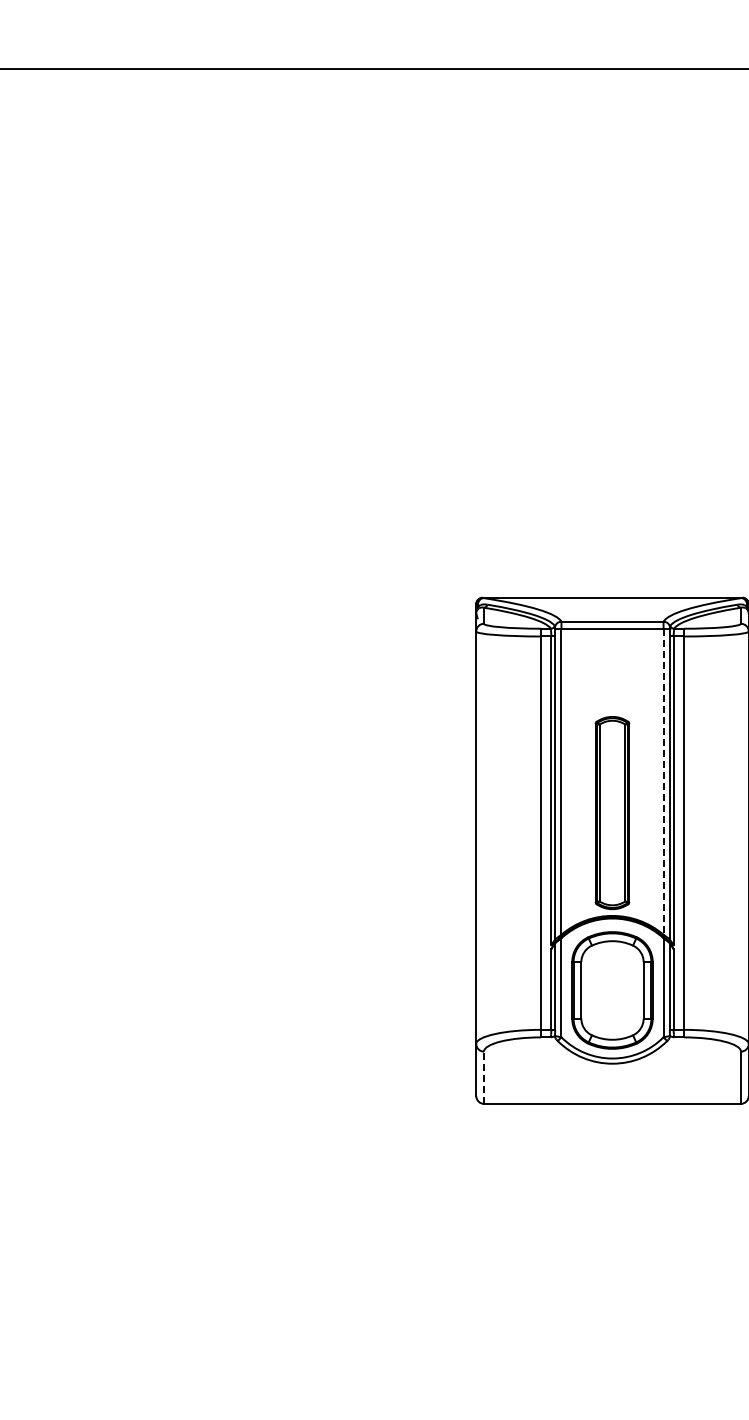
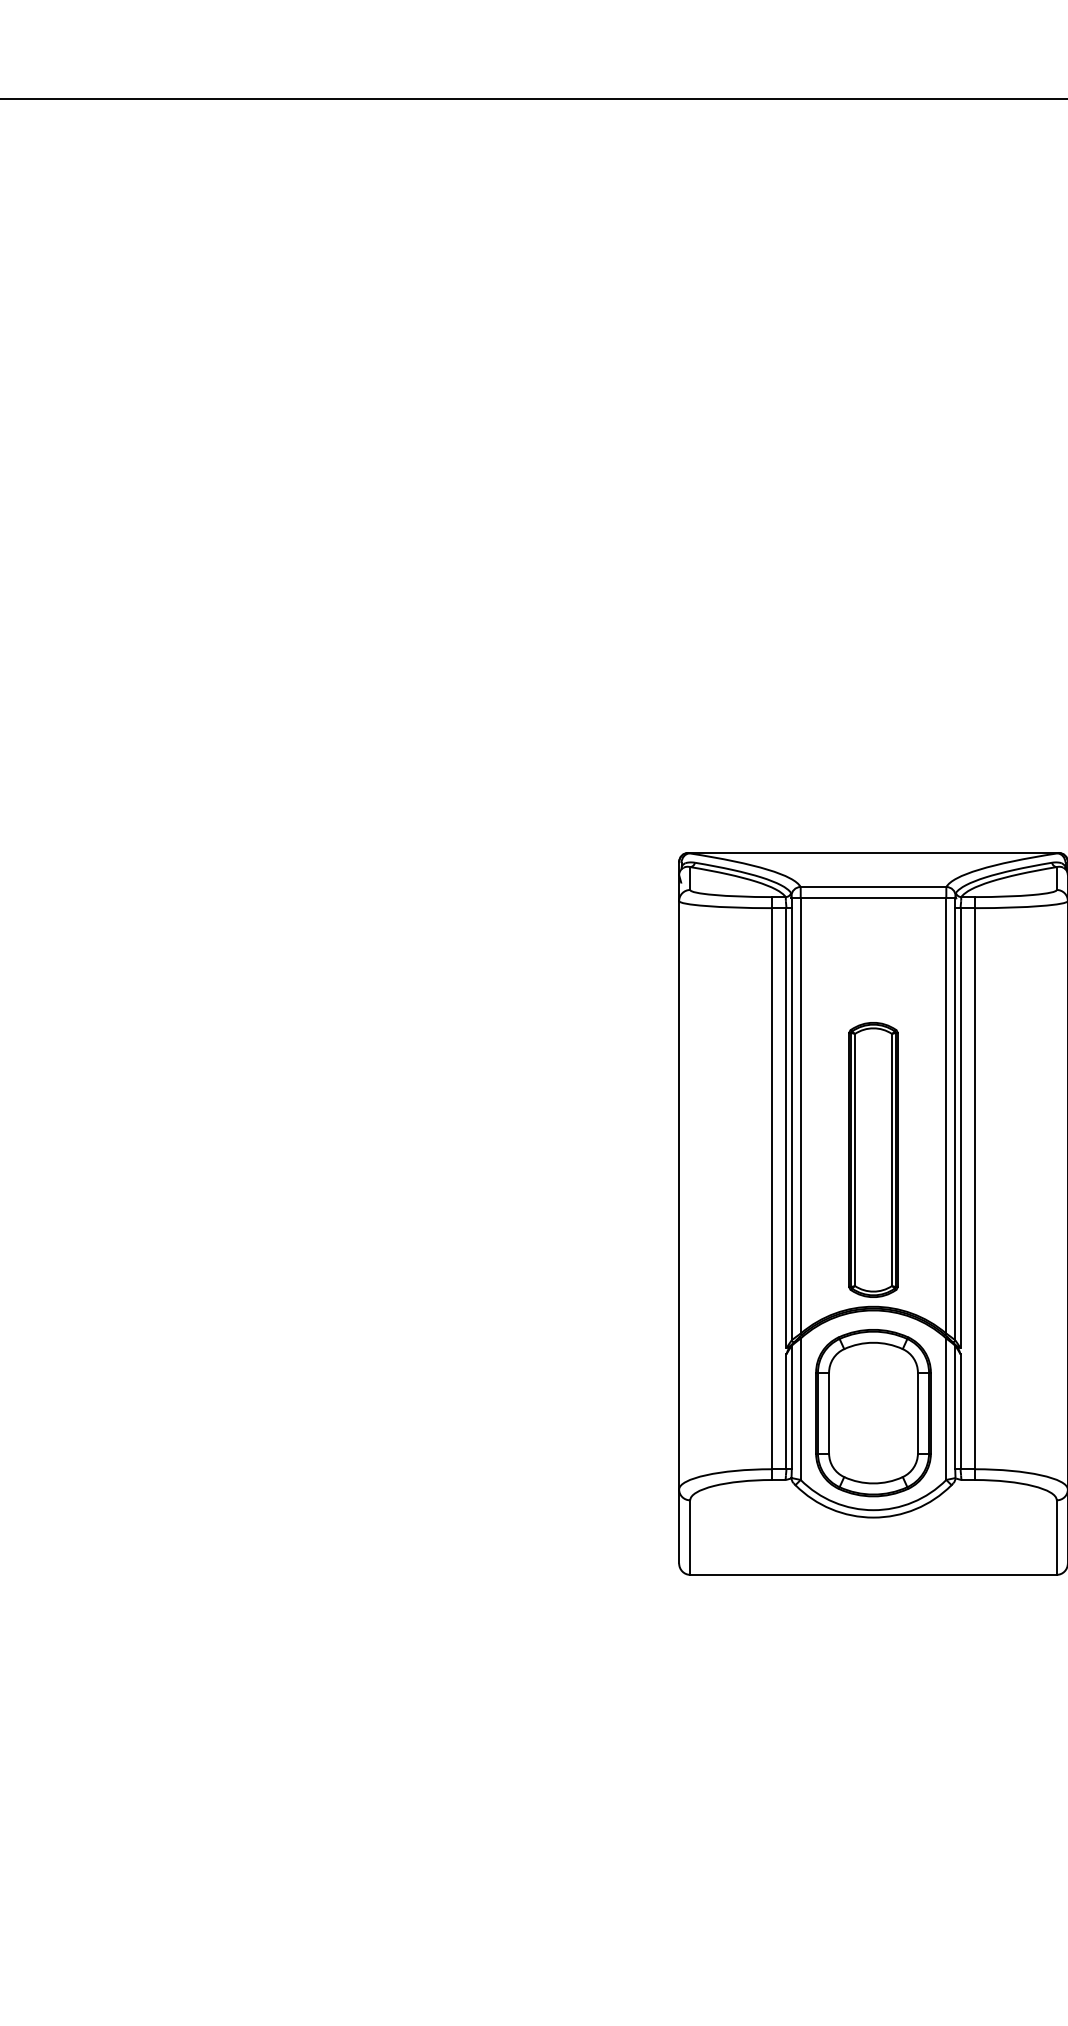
line: (663, 782) -> (946, 1116), dashed -> solid
line: (484, 1077) -> (690, 1537), dashed -> solid

